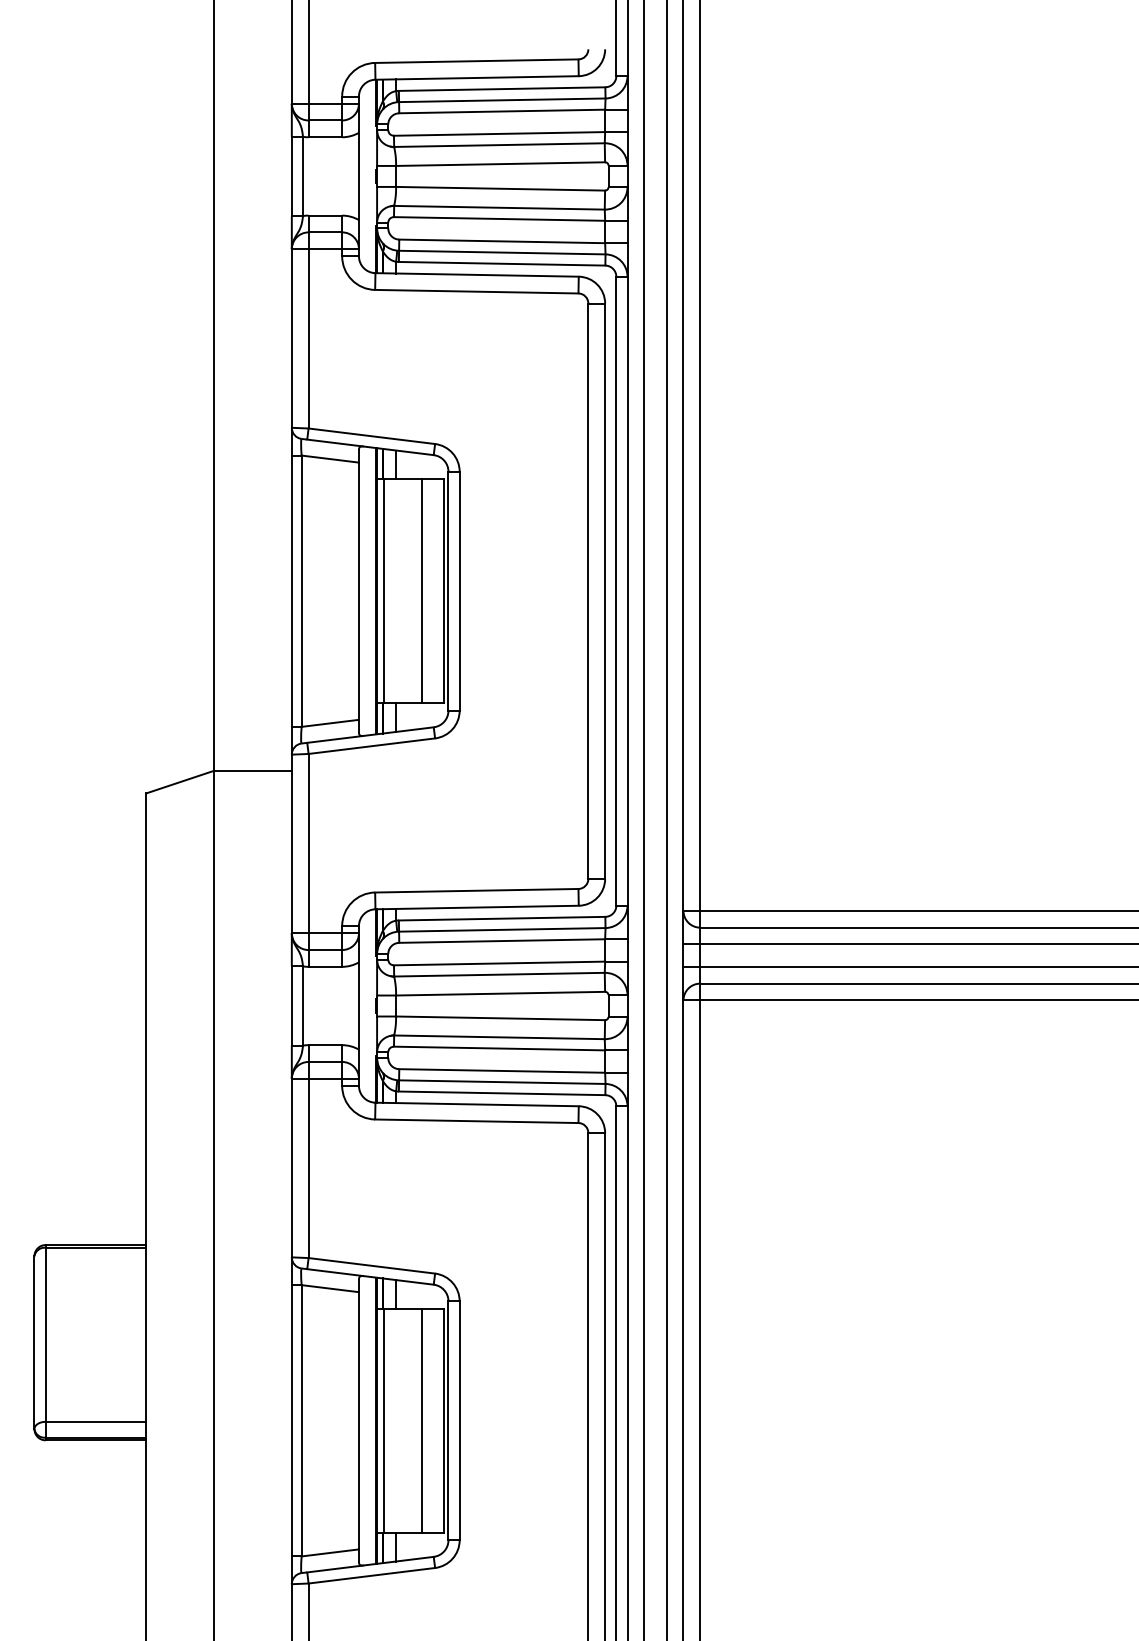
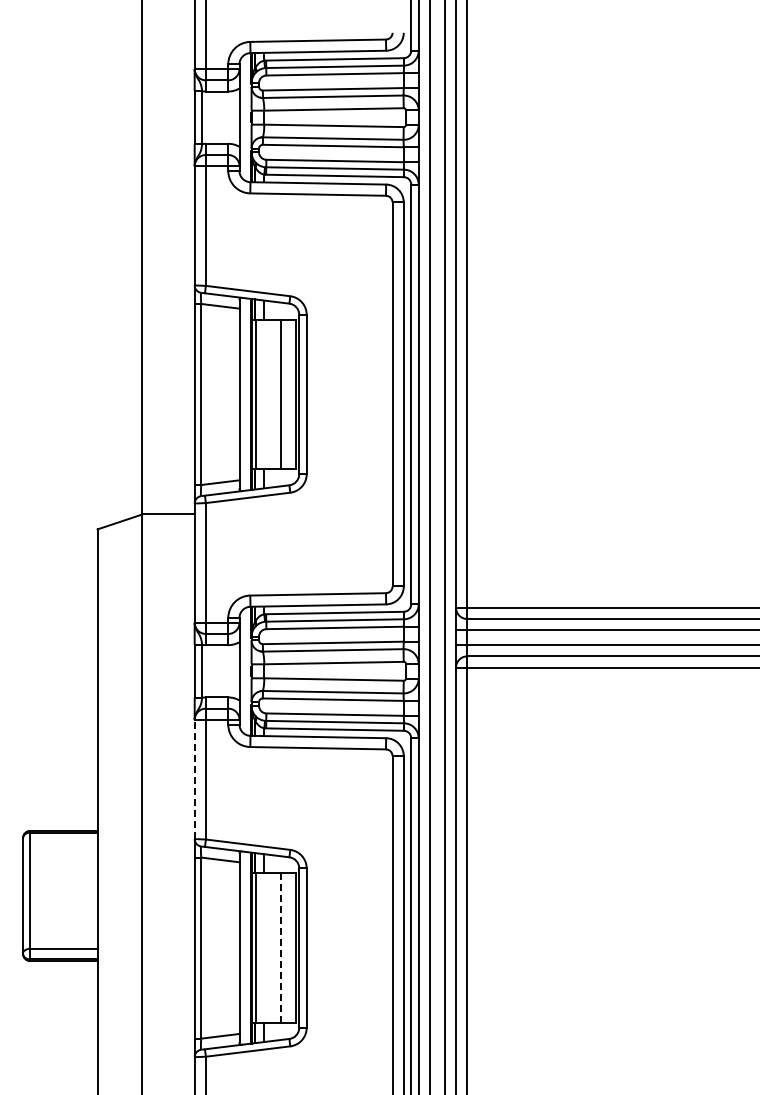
line: (291, 1168) -> (194, 779), solid -> dashed
line: (421, 1421) -> (281, 948), solid -> dashed

